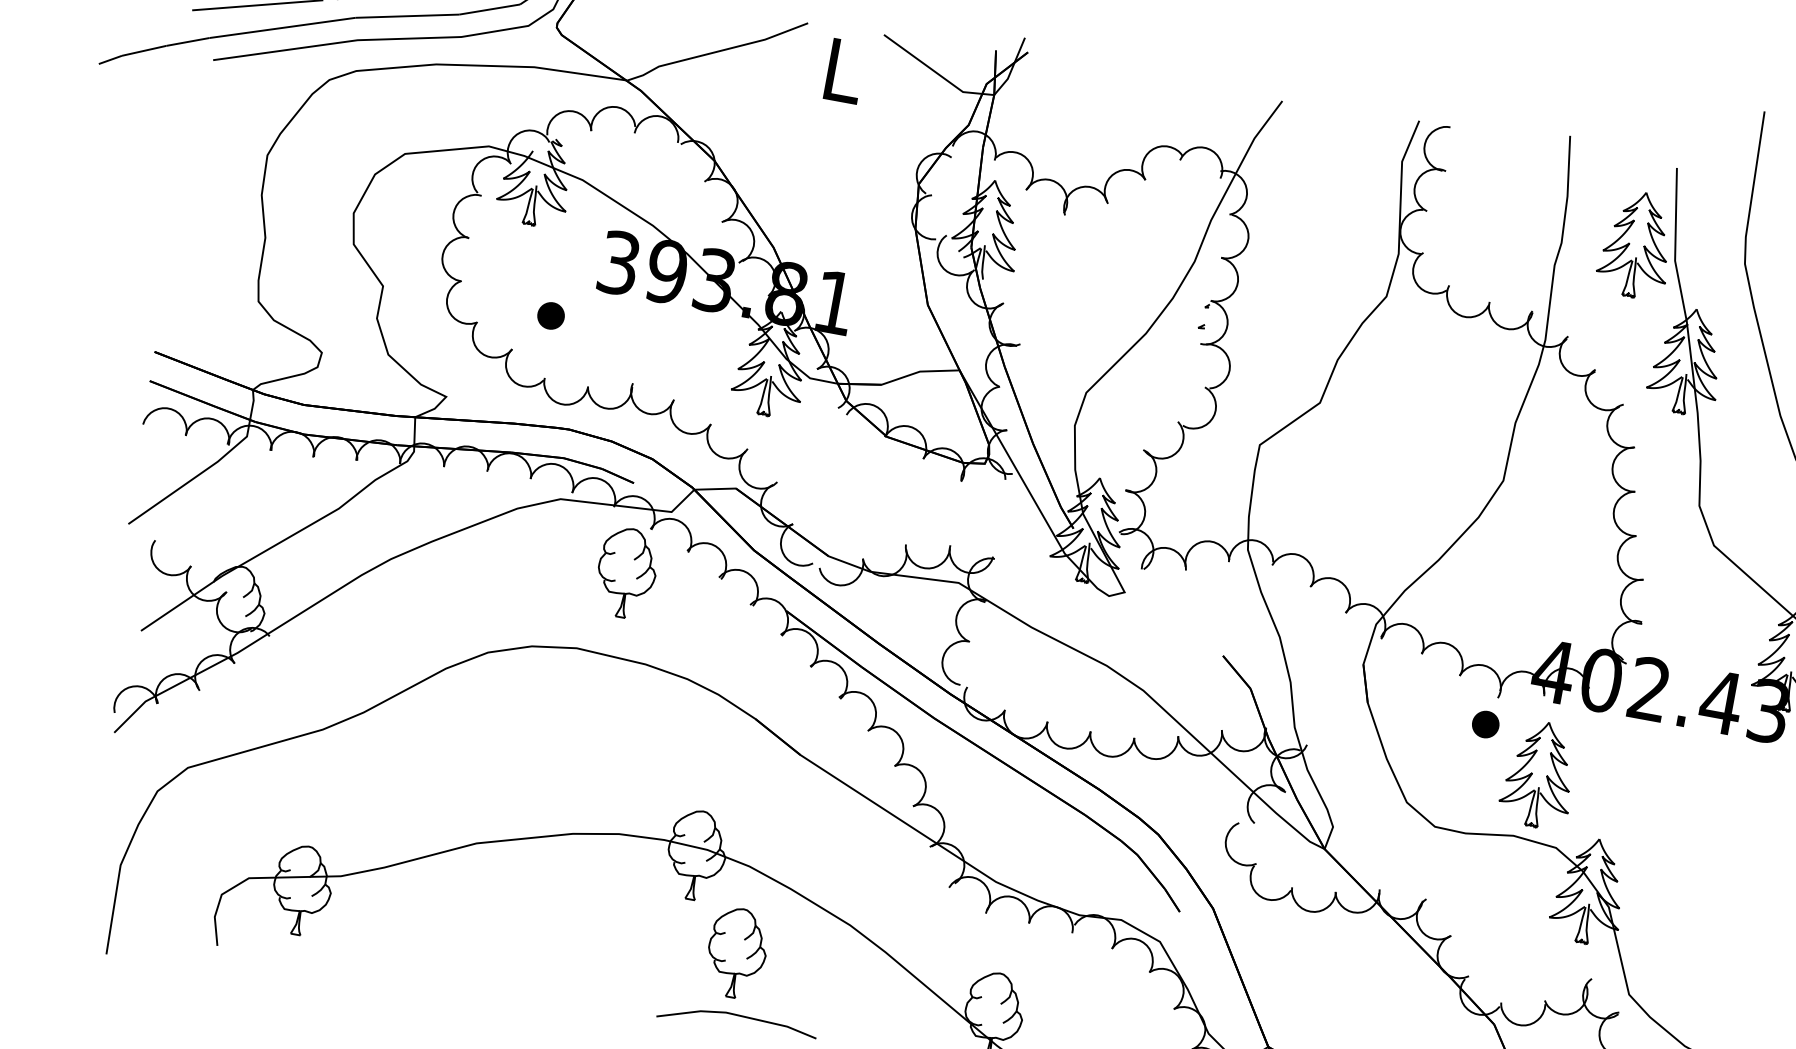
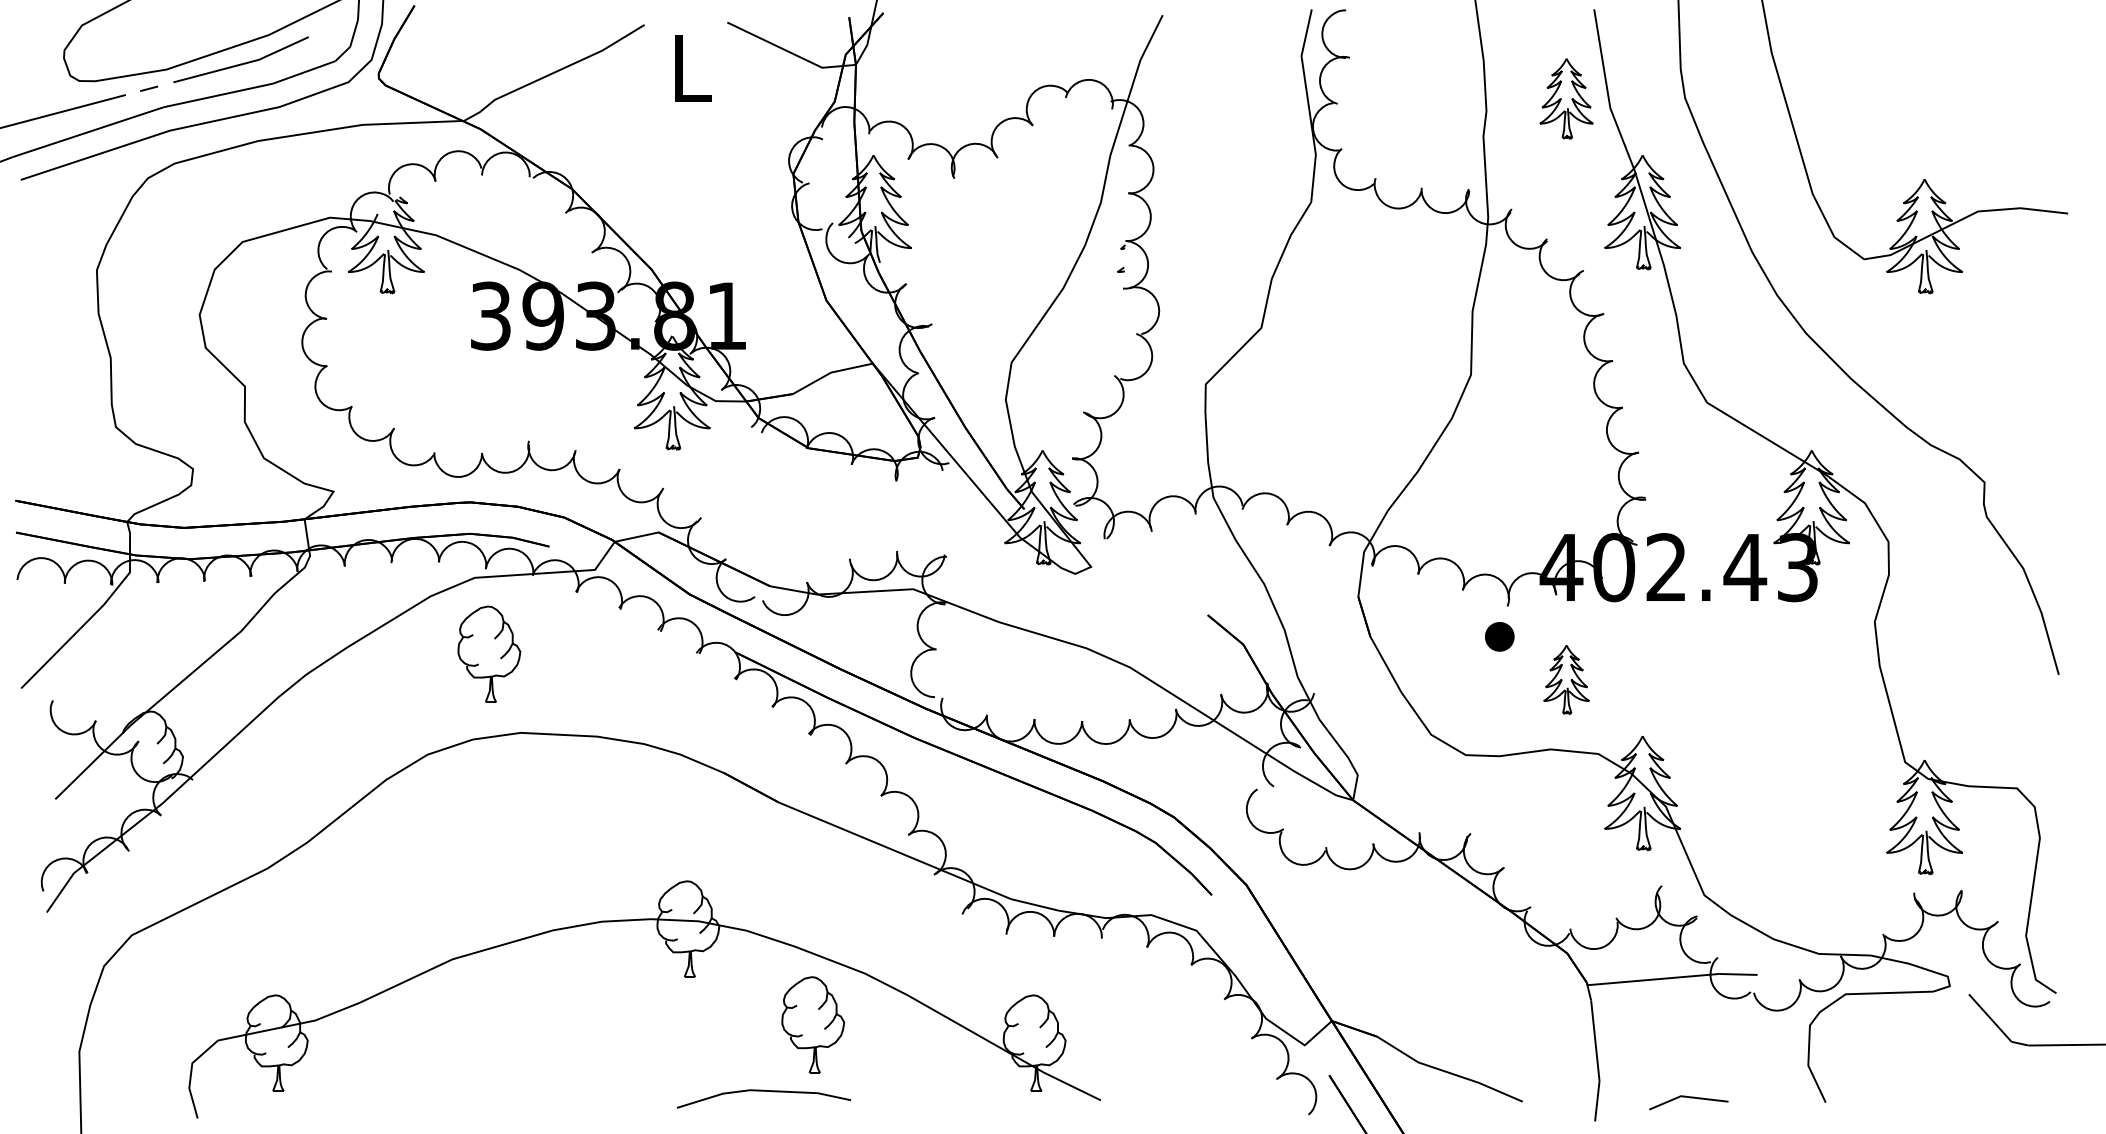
part: (1636, 244) -> (1566, 98), size x0.7
part: (550, 315) -> (428, 385), removed
part: (627, 572) -> (489, 653), moved
part: (1539, 774) -> (1566, 679), size x0.6
part: (737, 952) -> (813, 1024), moved

